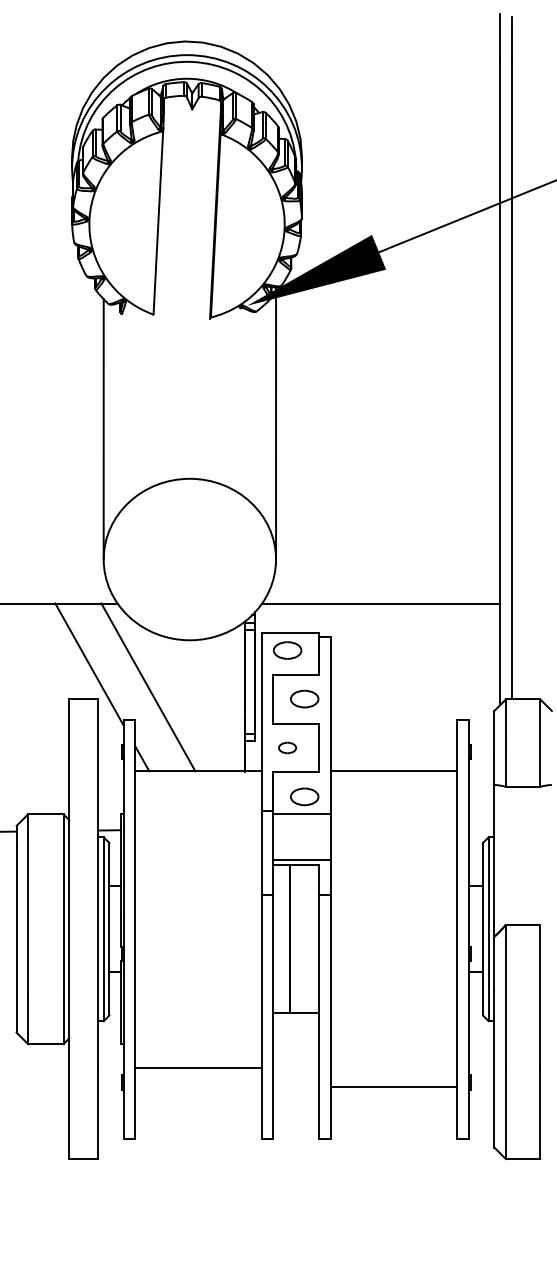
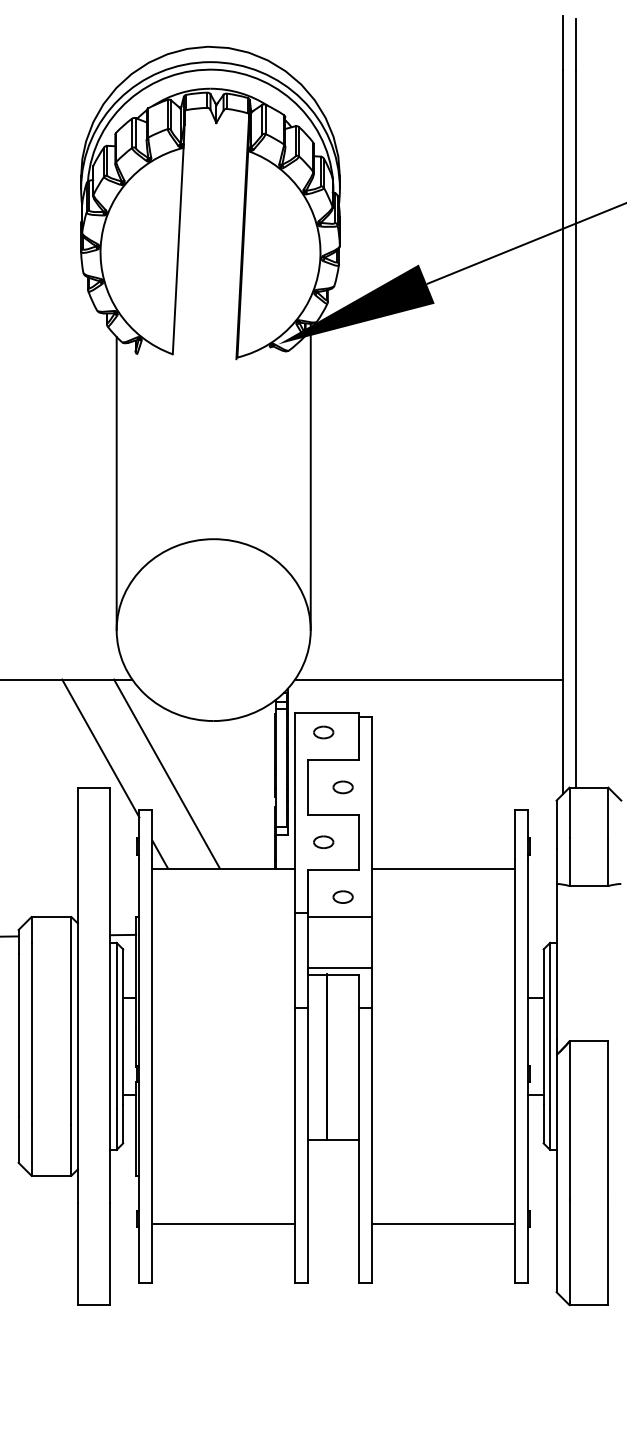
part: (287, 650) -> (323, 732), size x0.62
part: (304, 699) -> (342, 787), size x0.62
part: (304, 796) -> (342, 896), size x0.62
line: (198, 1068) -> (223, 1224), moved

